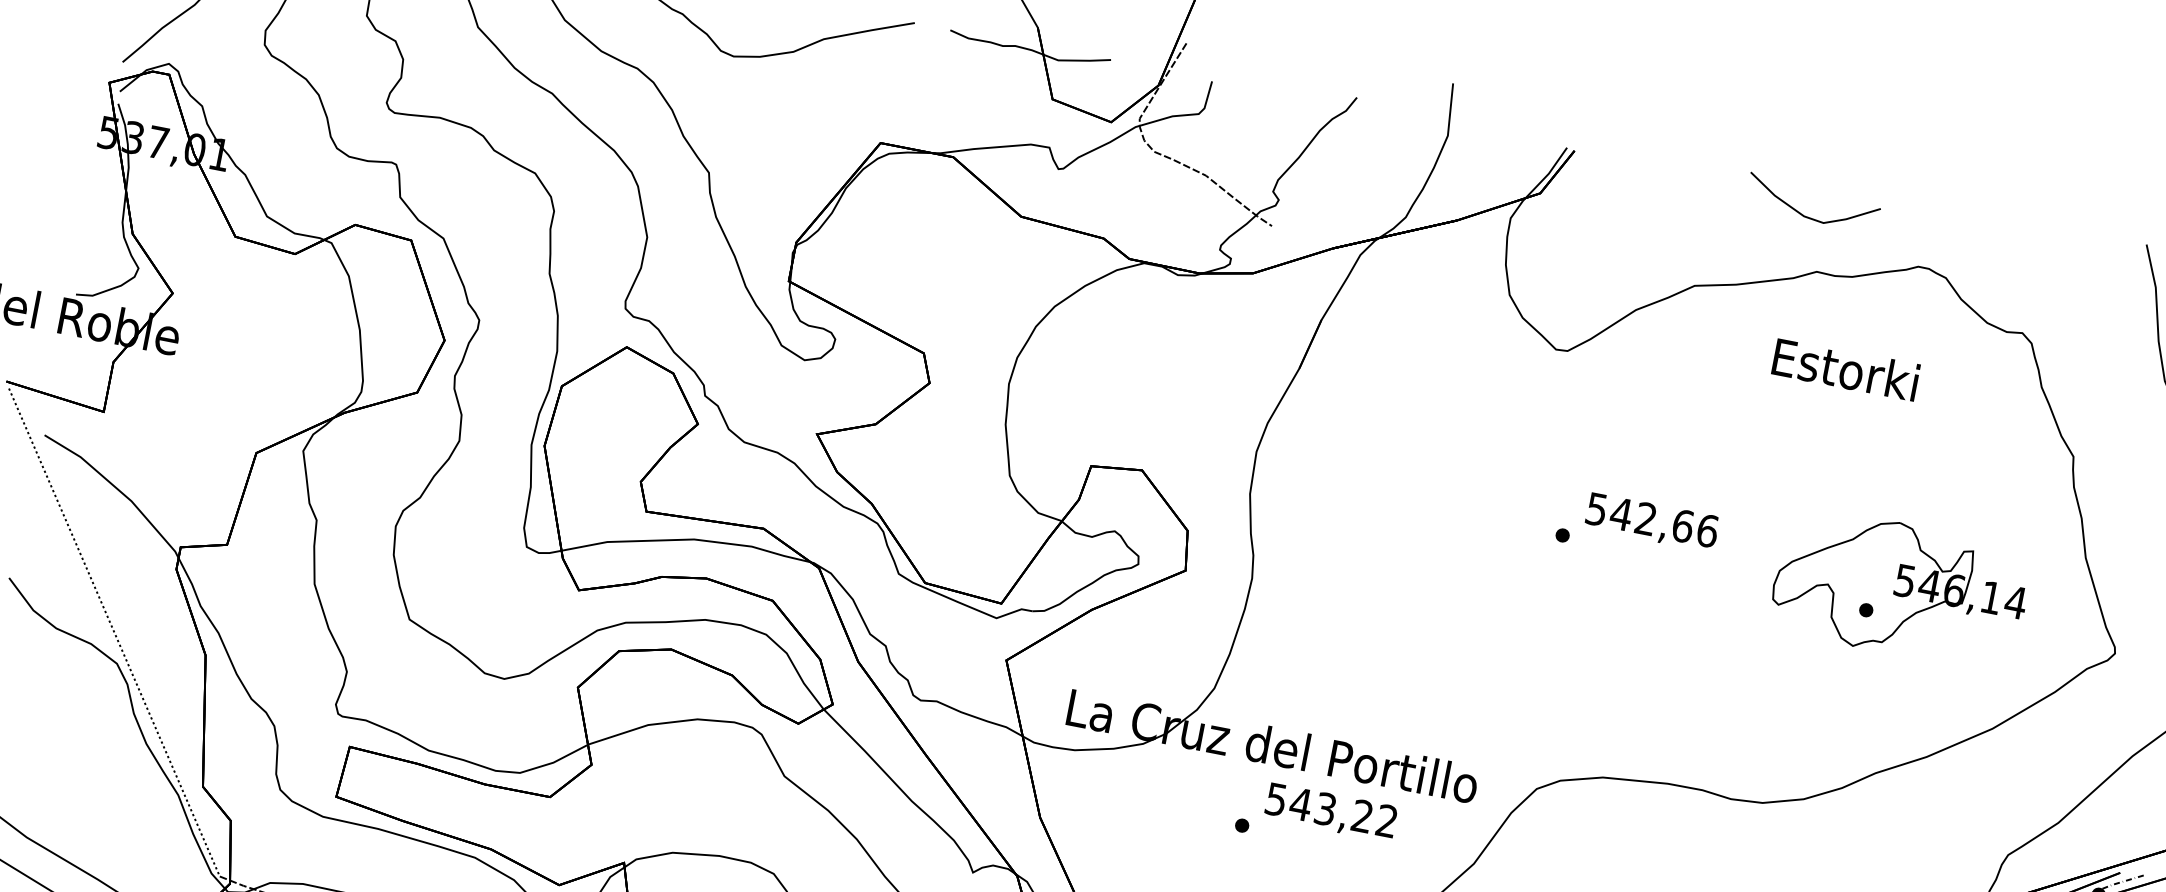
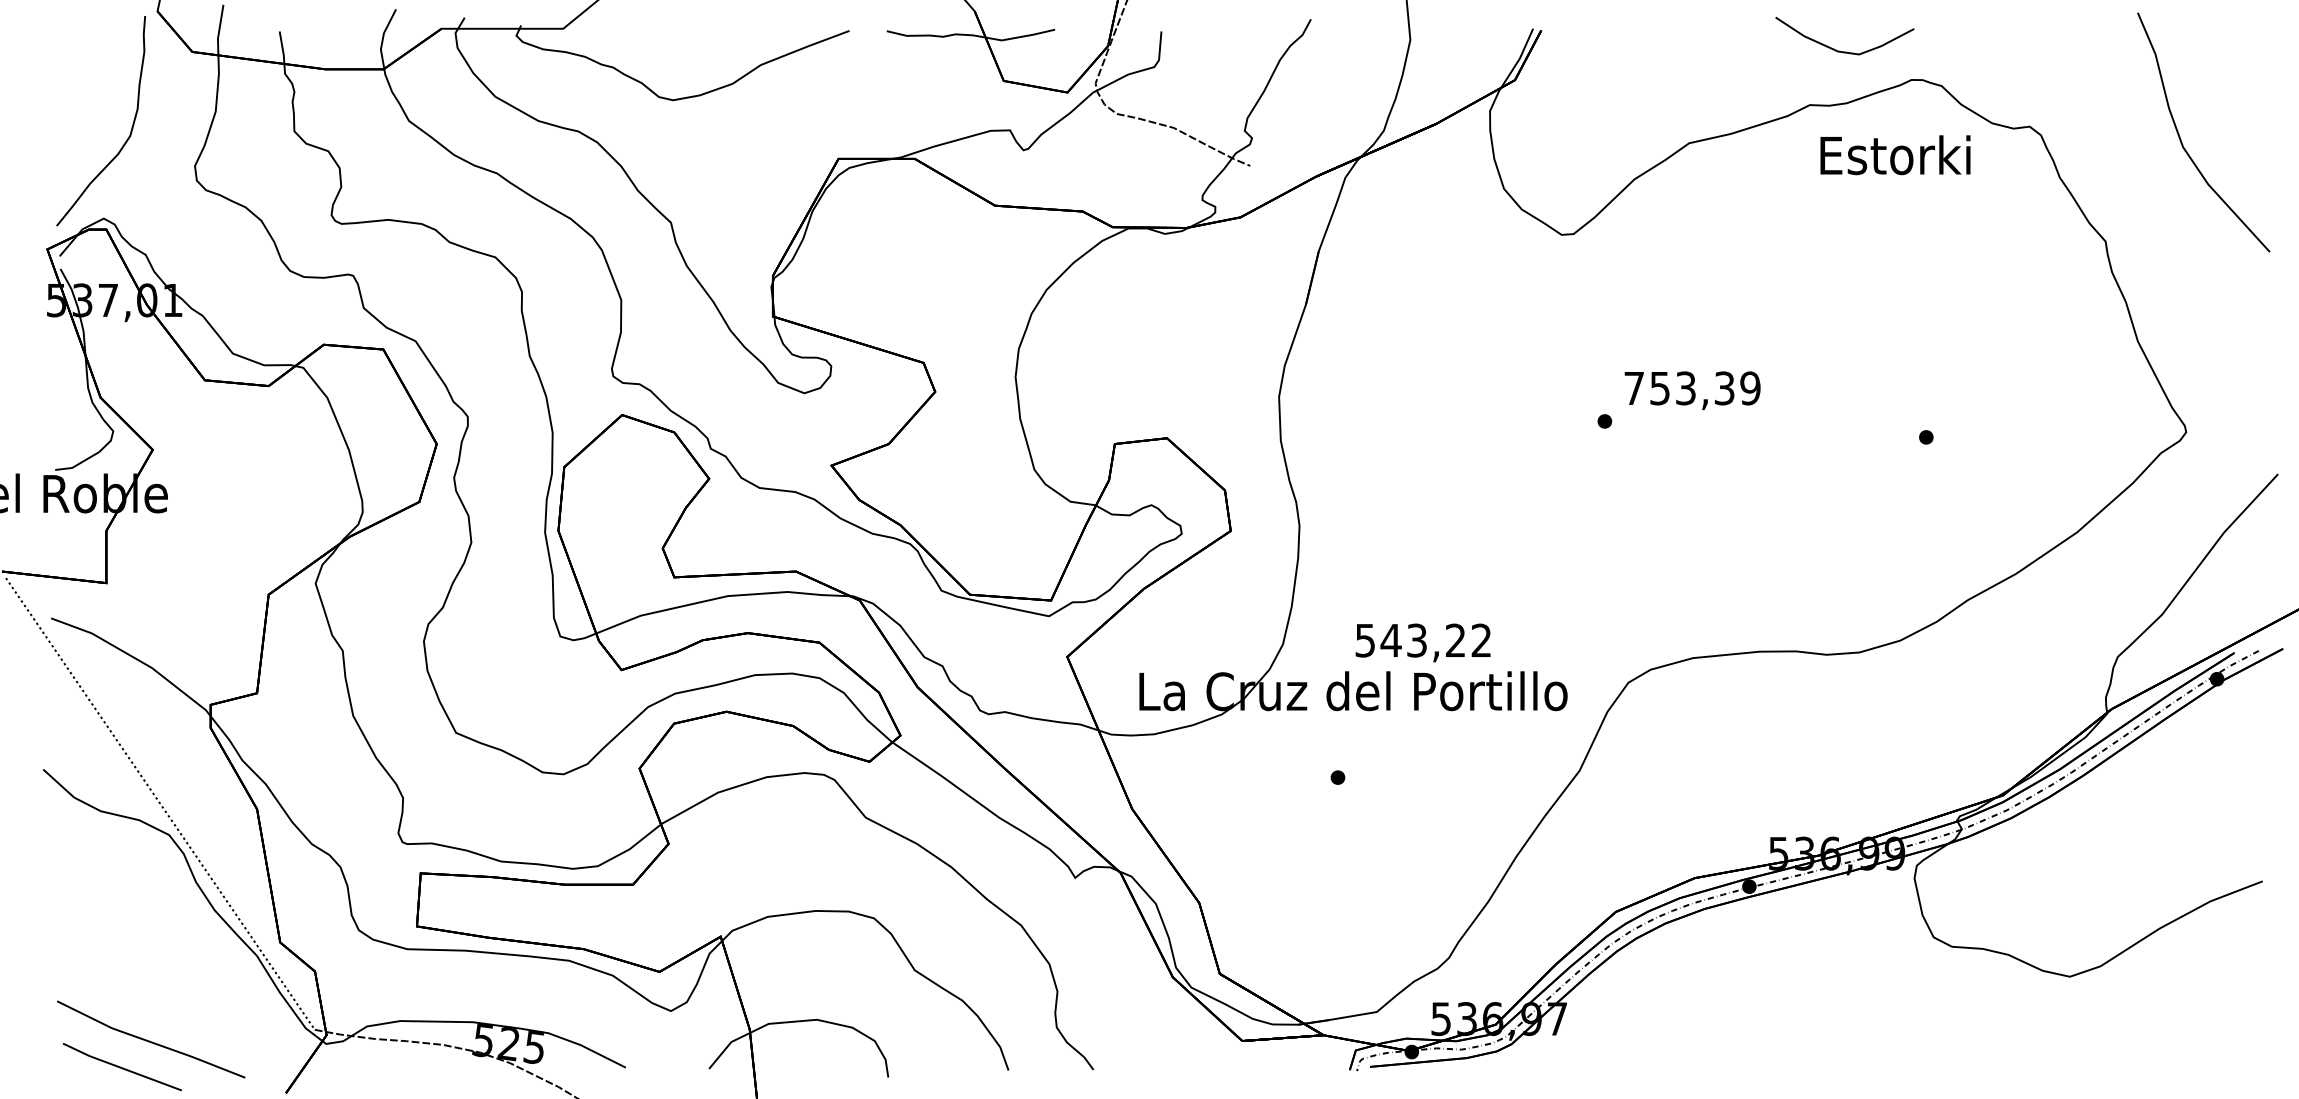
curve: (1805, 215) -> (1839, 50), moved
text: (1845, 369) -> (1895, 155), moved
text: (1652, 520) -> (1692, 388), 542,66 -> 753,39
part: (1900, 588) -> (1956, 408), removed
text: (1330, 811) -> (1422, 642), moved

